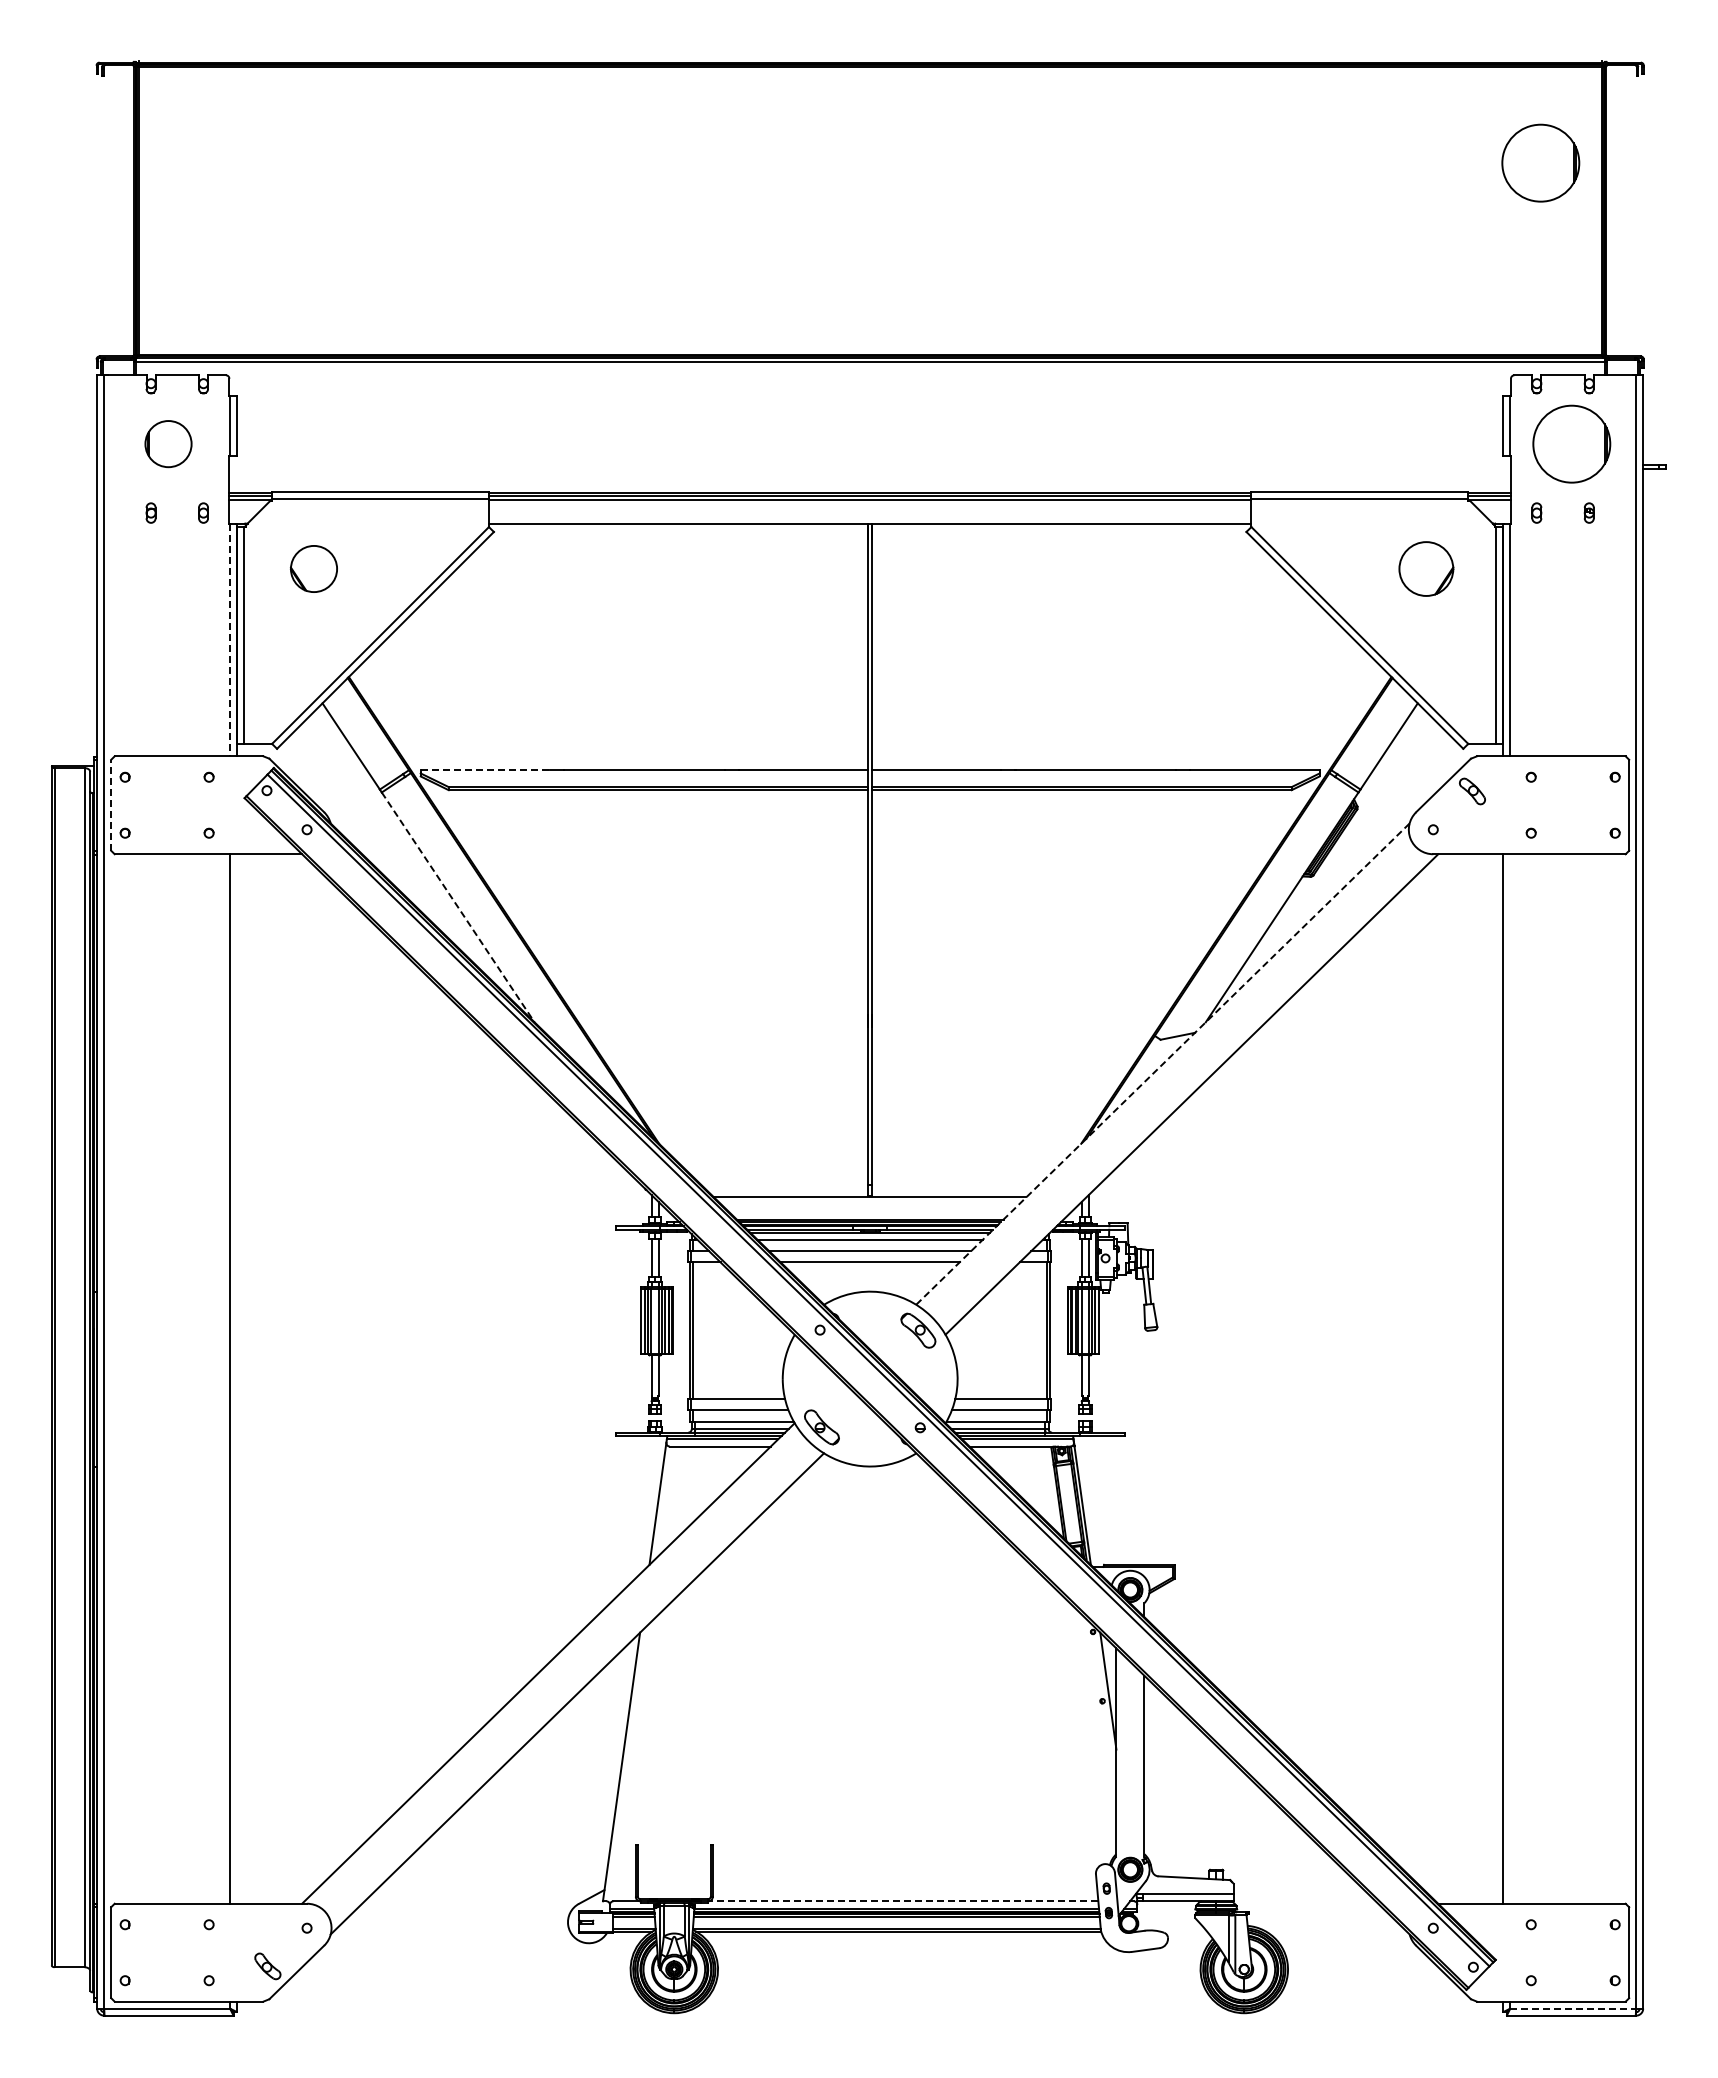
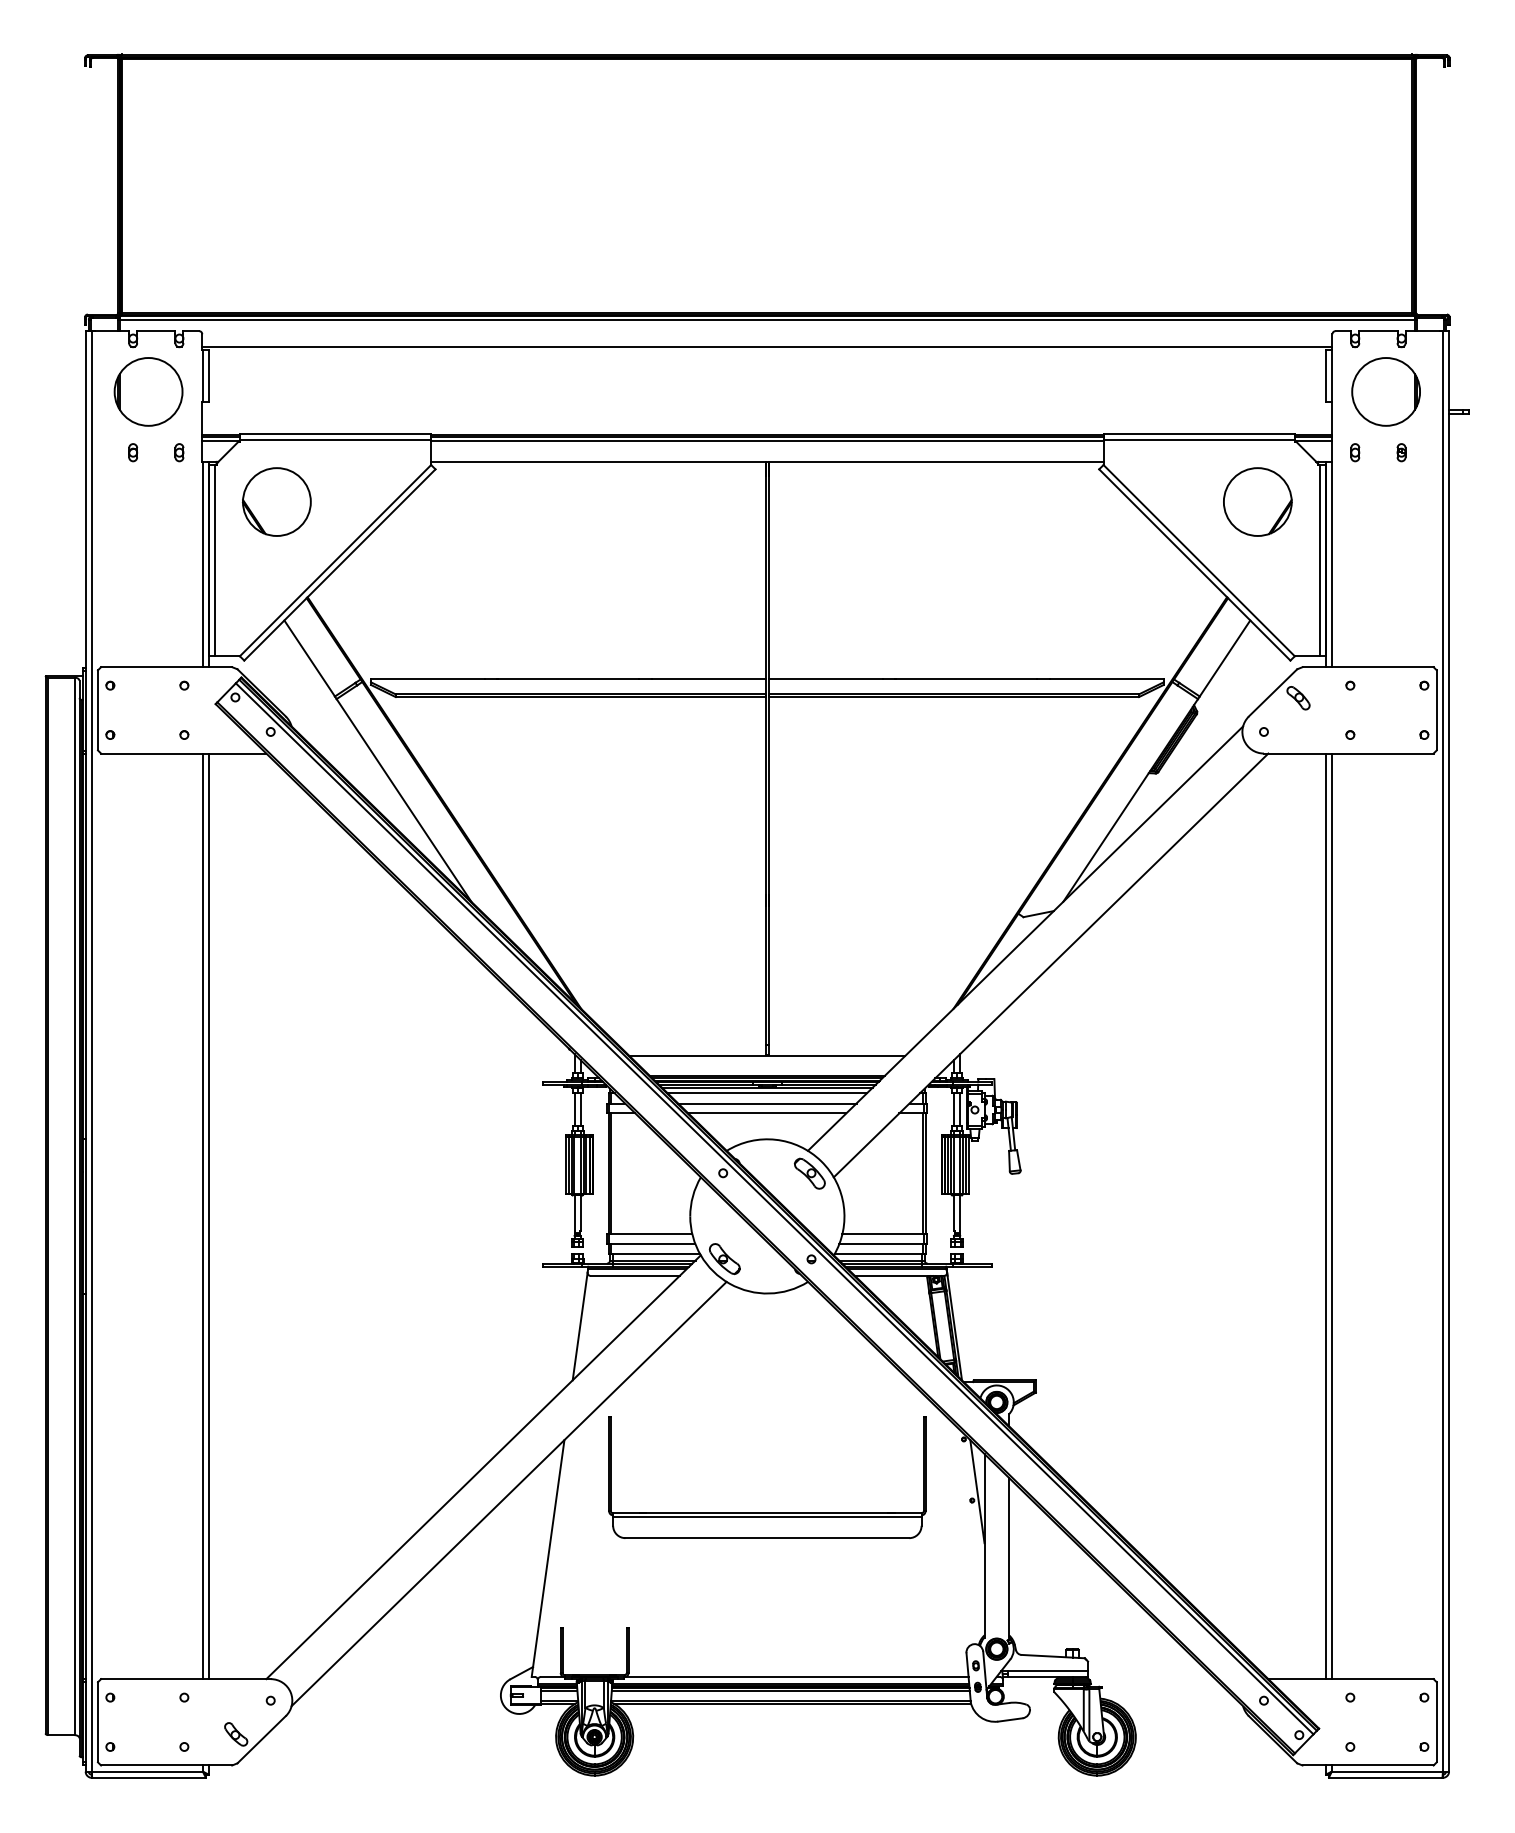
part: (1540, 162) -> (1358, 143), removed
line: (869, 392) -> (766, 346), added
part: (168, 443) -> (148, 391), size x1.67
part: (313, 568) -> (276, 501), size x1.67
part: (1426, 568) -> (1257, 501), size x1.43
line: (230, 640) -> (203, 565), dashed -> solid
line: (485, 770) -> (428, 679), dashed -> solid
line: (111, 804) -> (98, 709), dashed -> solid
line: (458, 907) -> (404, 800), dashed -> solid
line: (1162, 1064) -> (1025, 938), dashed -> solid
line: (237, 1378) -> (209, 1215), added
line: (1510, 1378) -> (1332, 1215), added
part: (870, 1715) -> (767, 1513), added
line: (902, 1901) -> (795, 1677), dashed -> solid
line: (1573, 2008) -> (1387, 1771), dashed -> solid

